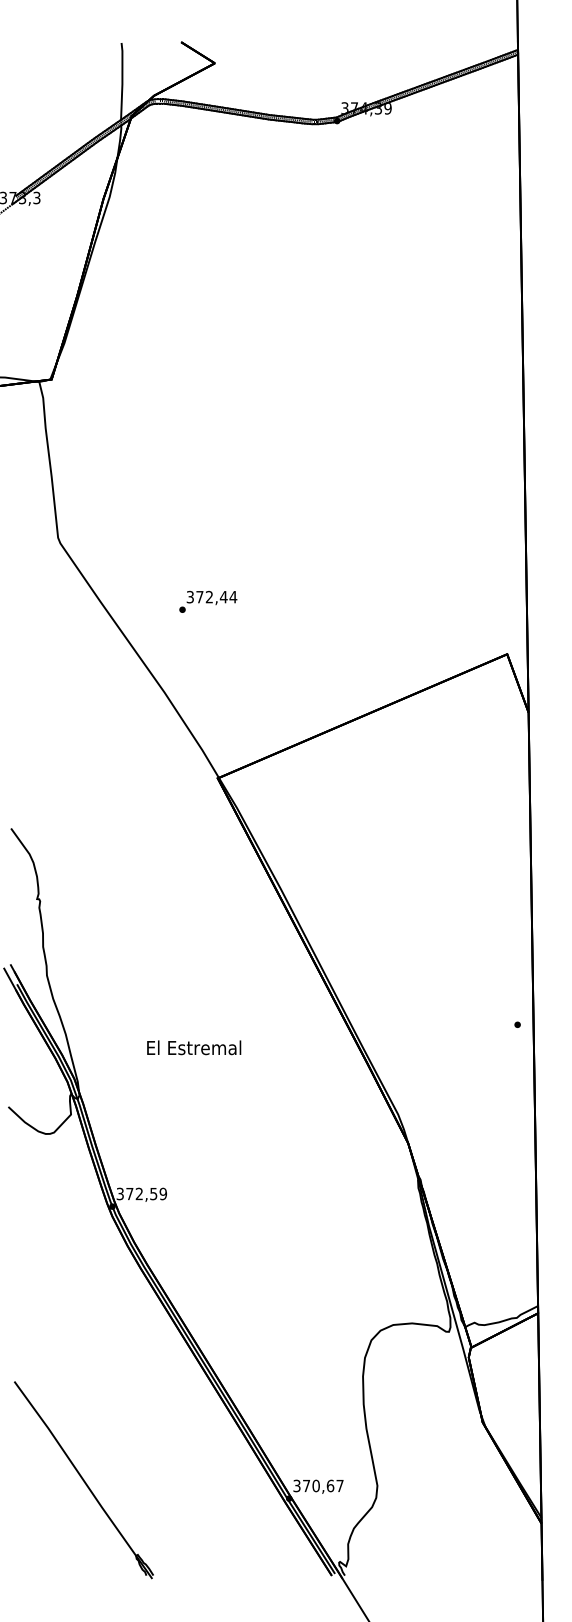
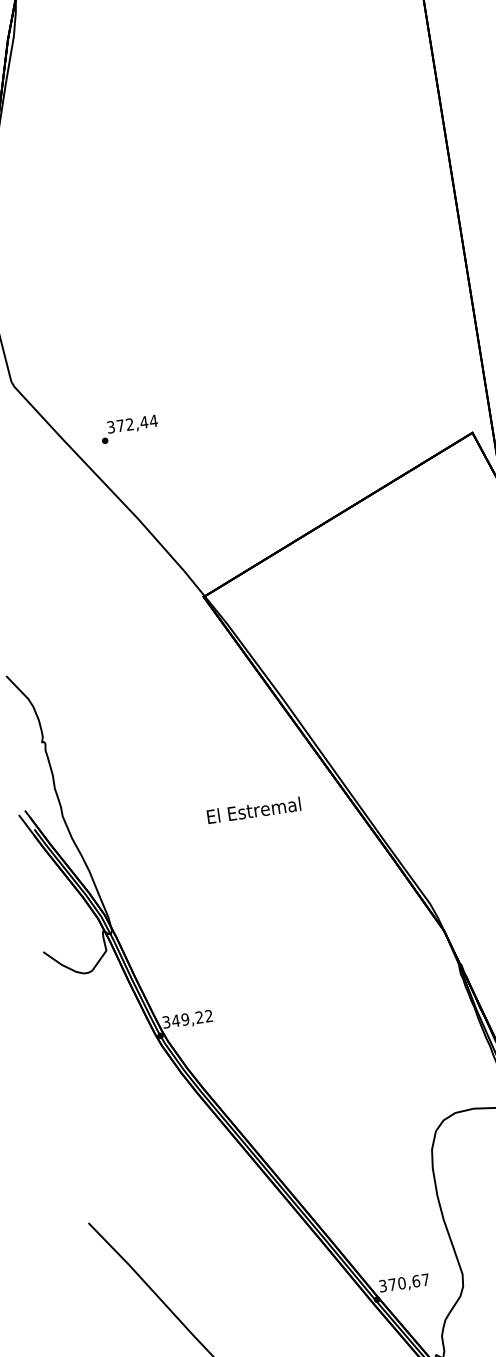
text: (208, 601) -> (129, 428), moved
text: (194, 1047) -> (254, 810), moved
text: (146, 1193) -> (192, 1018), 372,59 -> 349,22

